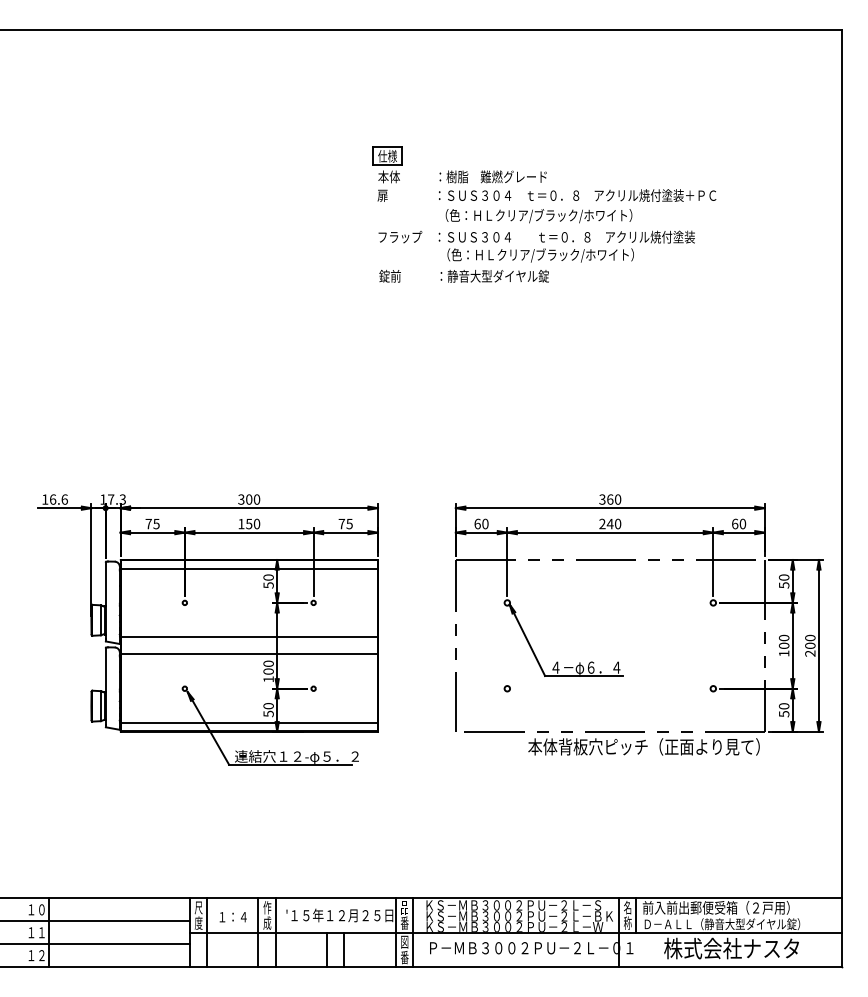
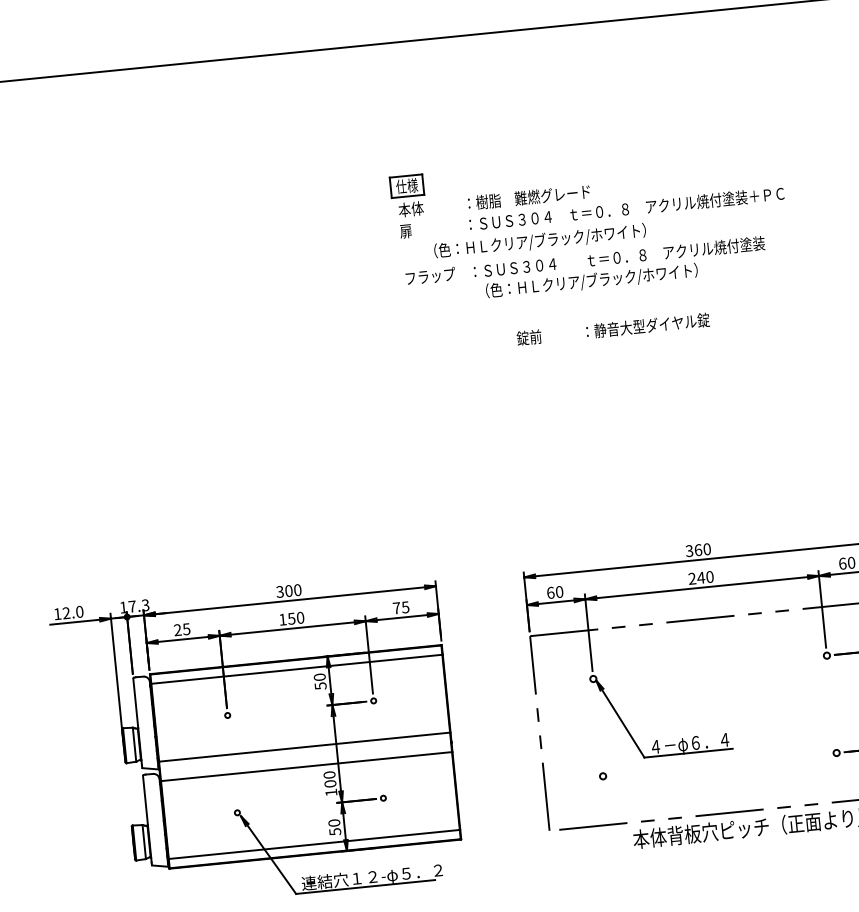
text: (538, 216) -> (539, 241), moved
text: (463, 275) -> (612, 328), moved
text: (58, 499) -> (72, 612), 16.6 -> 12.0
text: (148, 523) -> (177, 629), 75 -> 25

